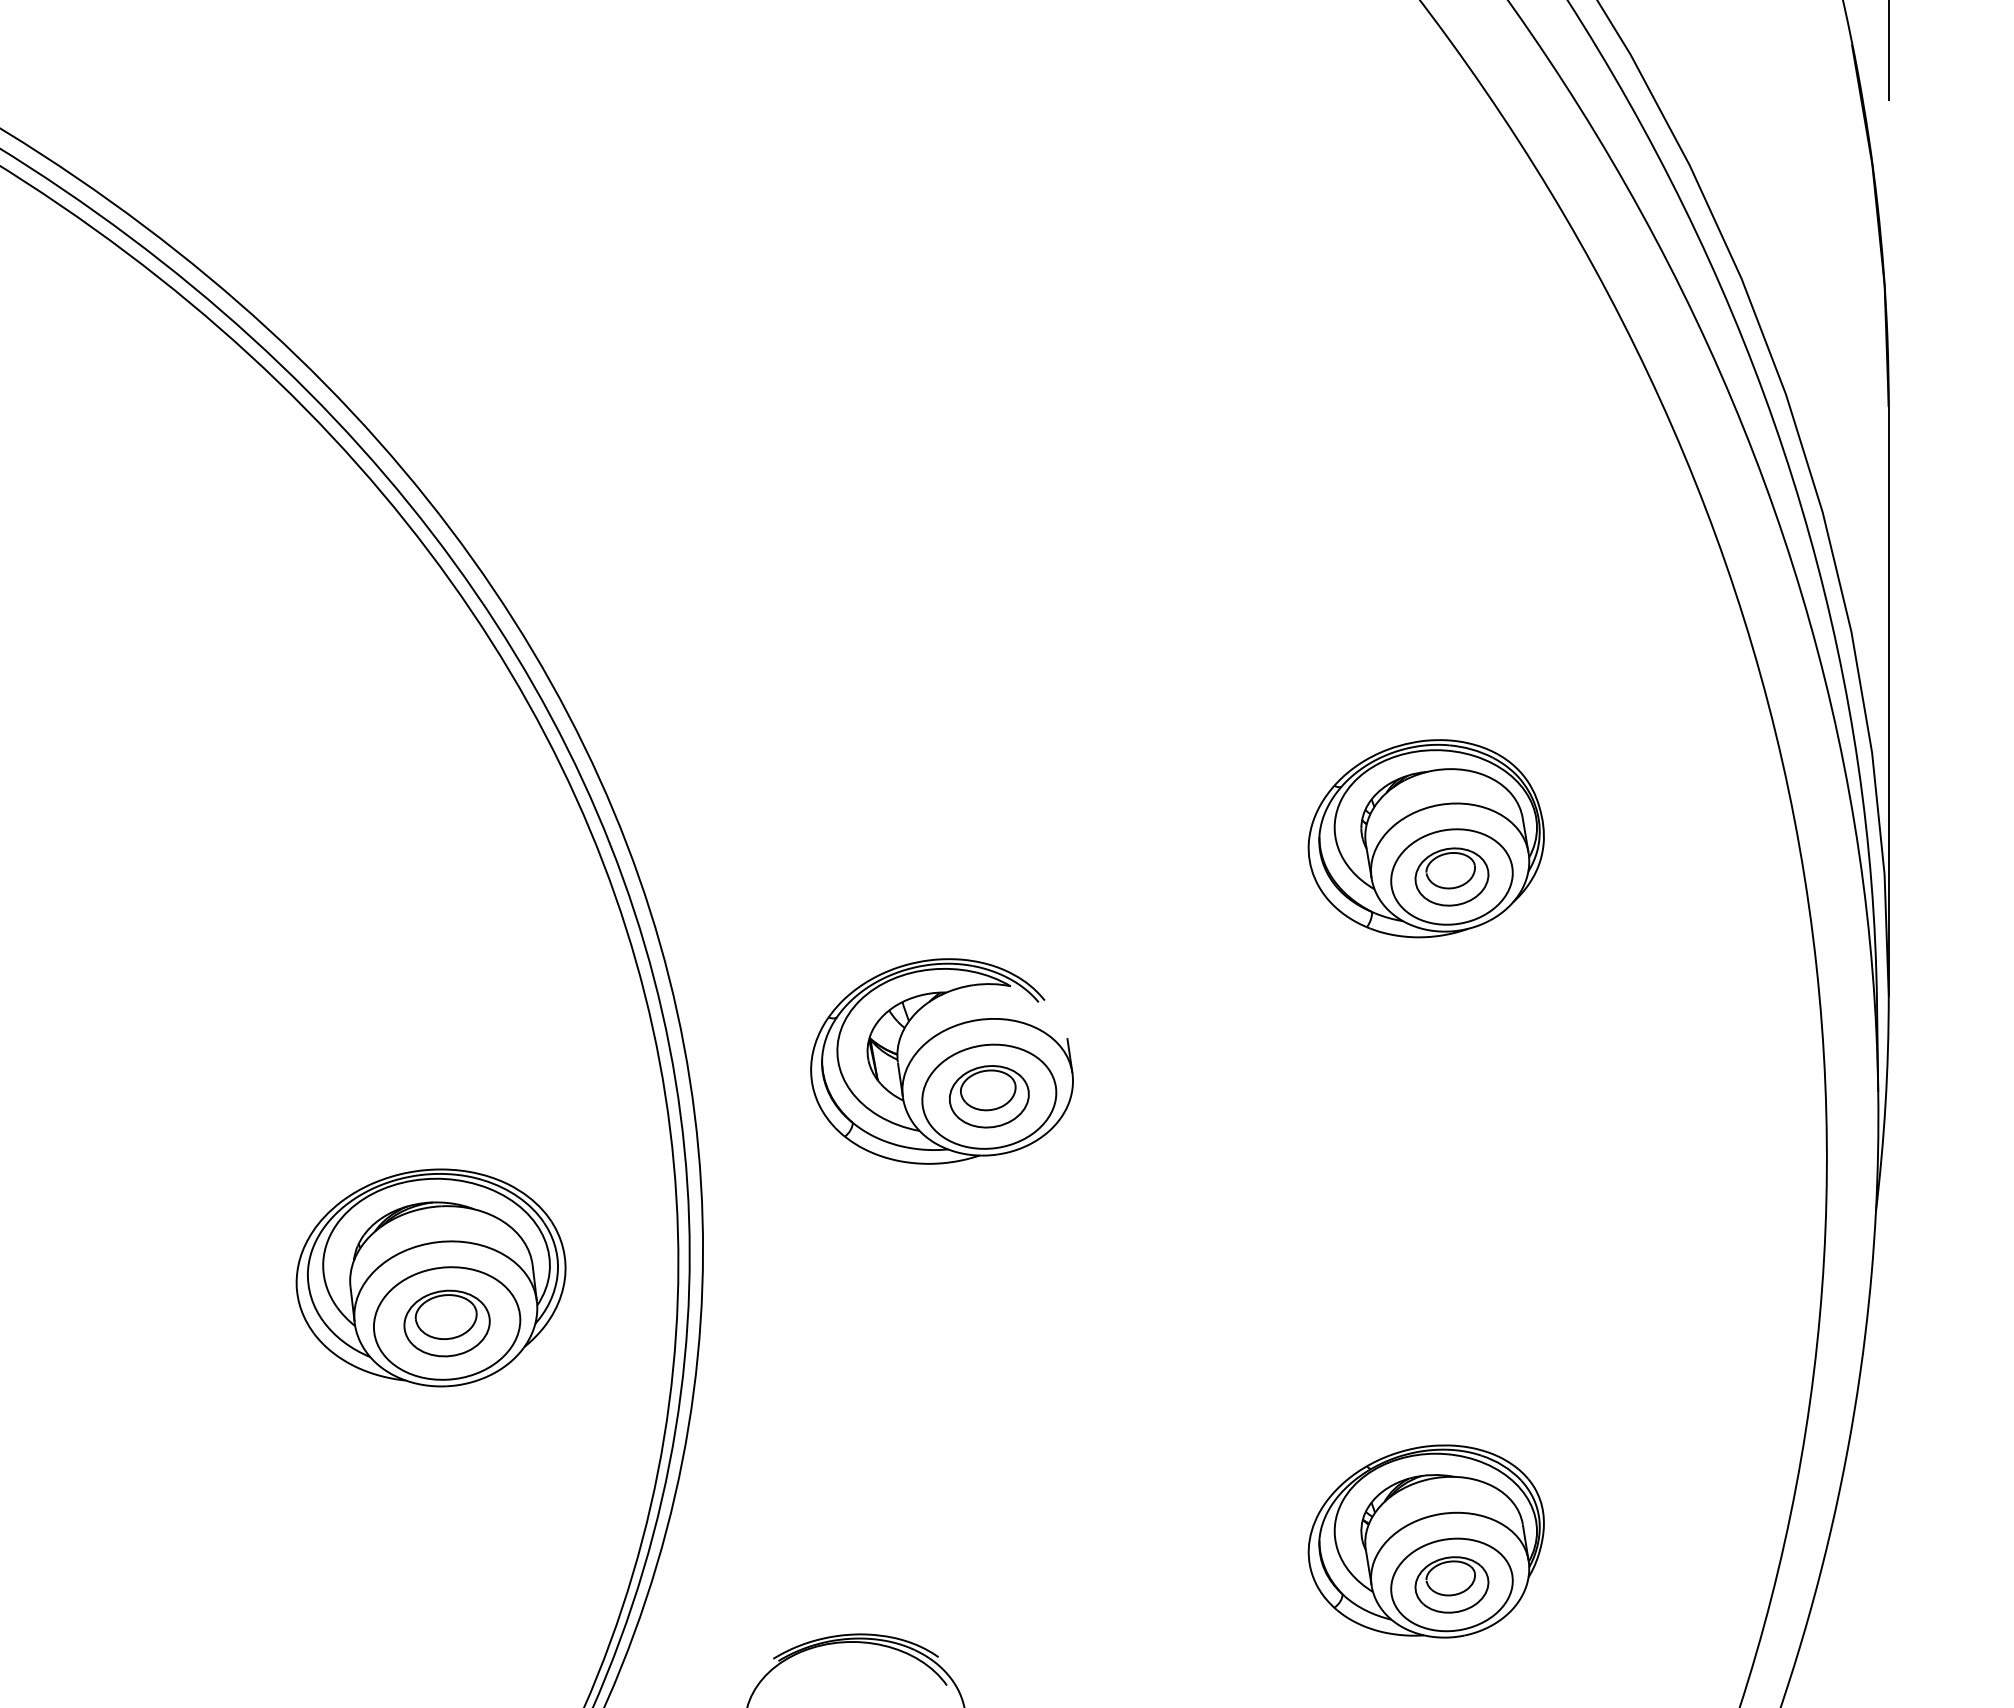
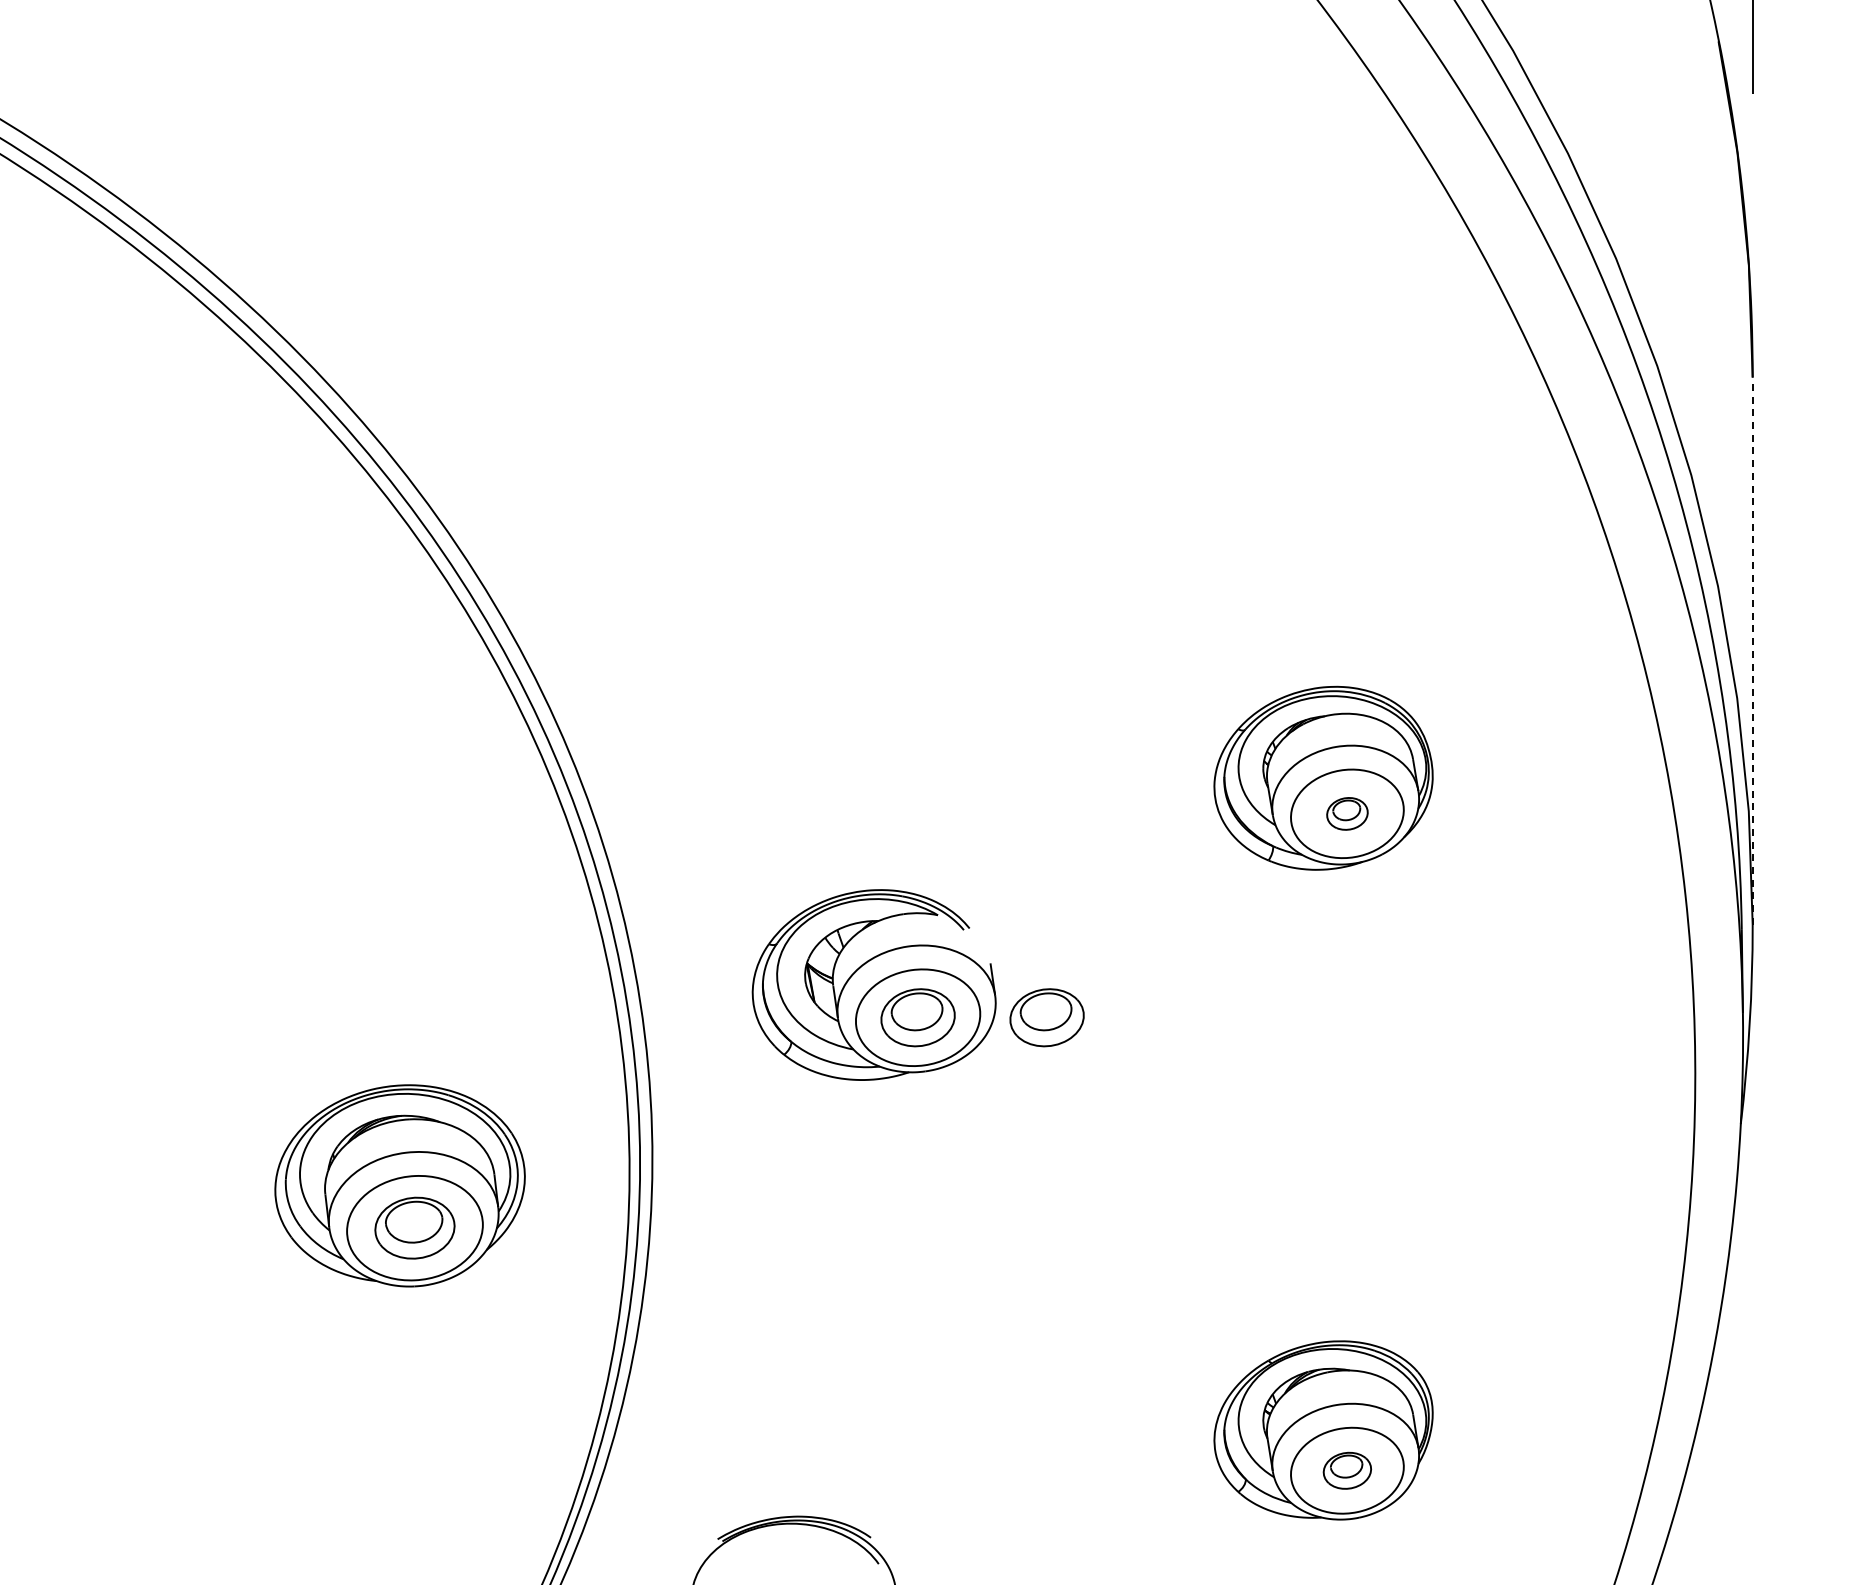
line: (1888, 702) -> (1752, 651), solid -> dashed
part: (1452, 876) -> (1347, 813), size x0.6
part: (1127, 1096) -> (1046, 1017), added
part: (1452, 1584) -> (1347, 1470), size x0.7

